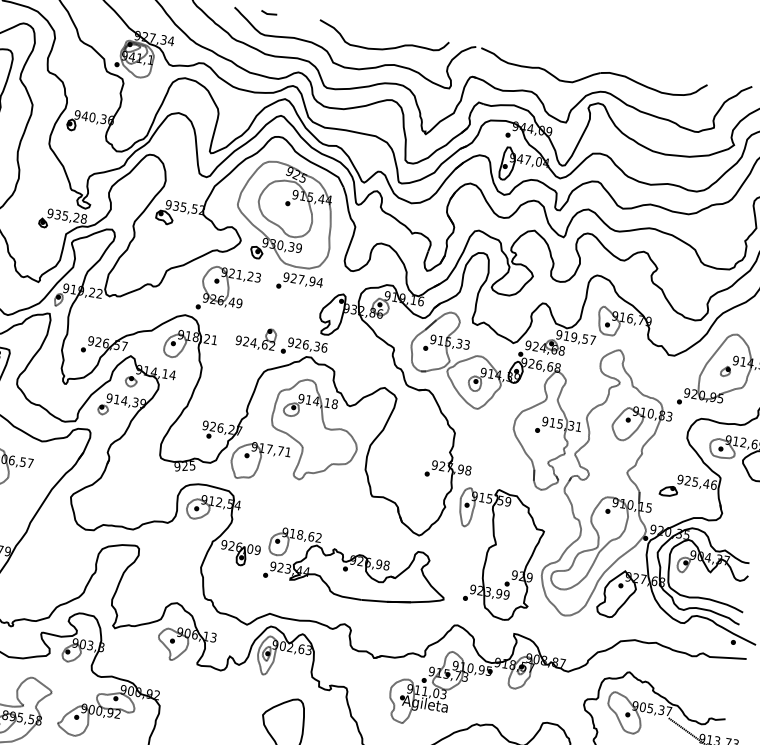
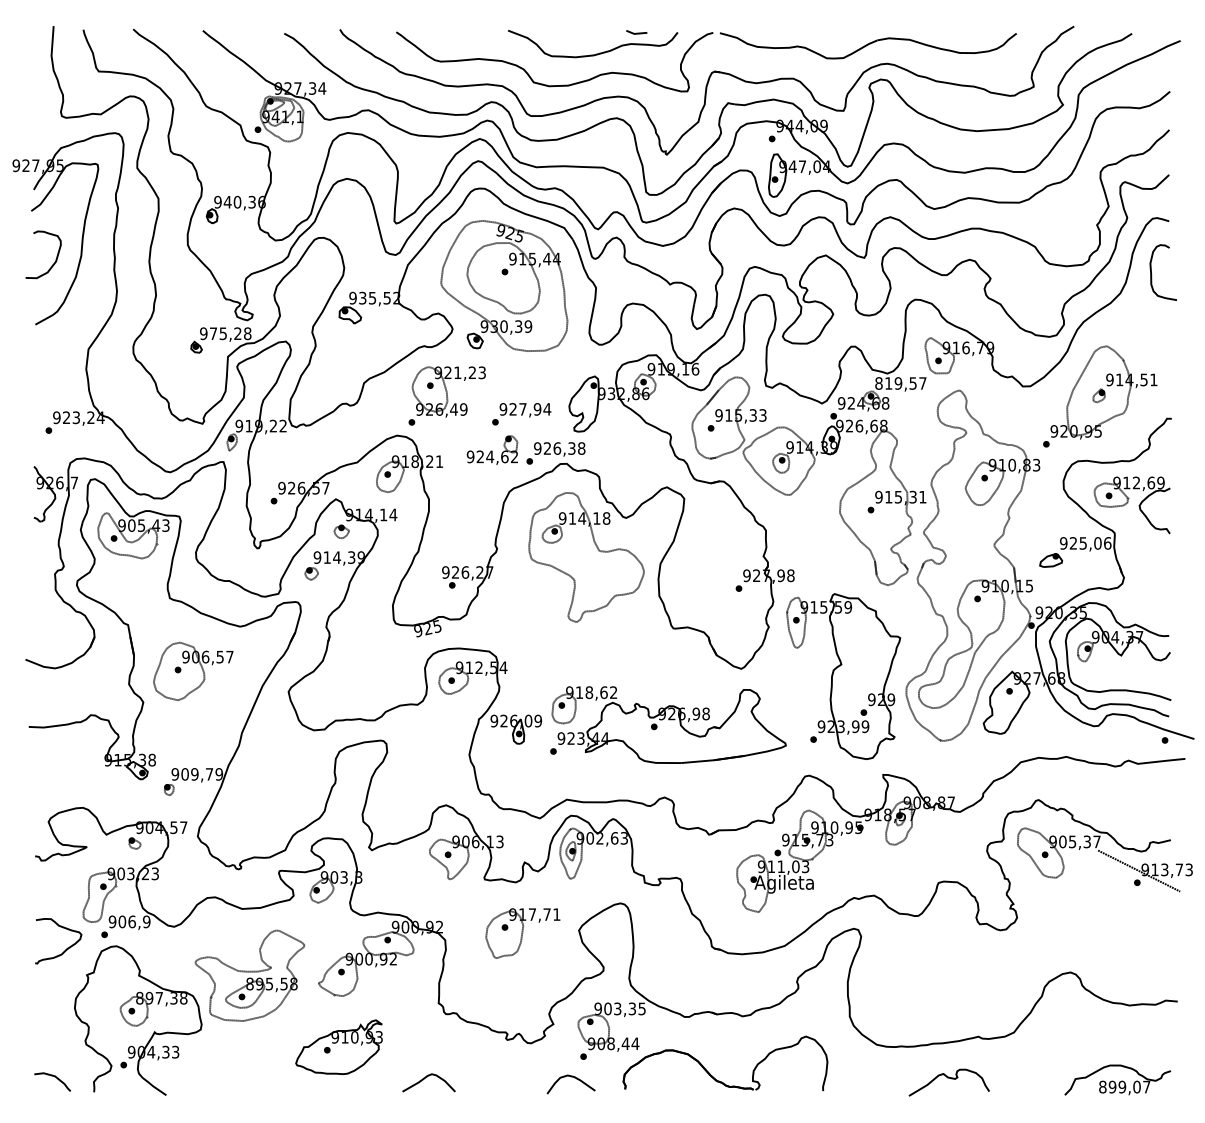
line: (269, 13) -> (636, 32), moved
text: (57, 214) -> (213, 333), 935,28 -> 975,28
text: (299, 283) -> (521, 414), moved
text: (558, 334) -> (878, 383), 919,57 -> 819,57
text: (324, 347) -> (581, 448), 926,36 -> 926,38
part: (259, 462) -> (522, 933), moved
text: (706, 483) -> (1097, 543), 925,46 -> 925,06

